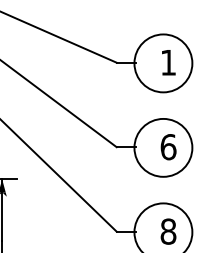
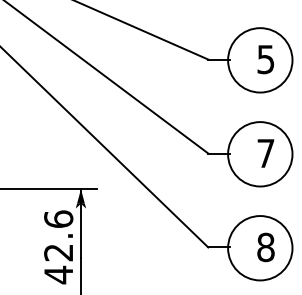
text: (168, 62) -> (265, 59), 1 -> 5
text: (168, 147) -> (265, 153), 6 -> 7

